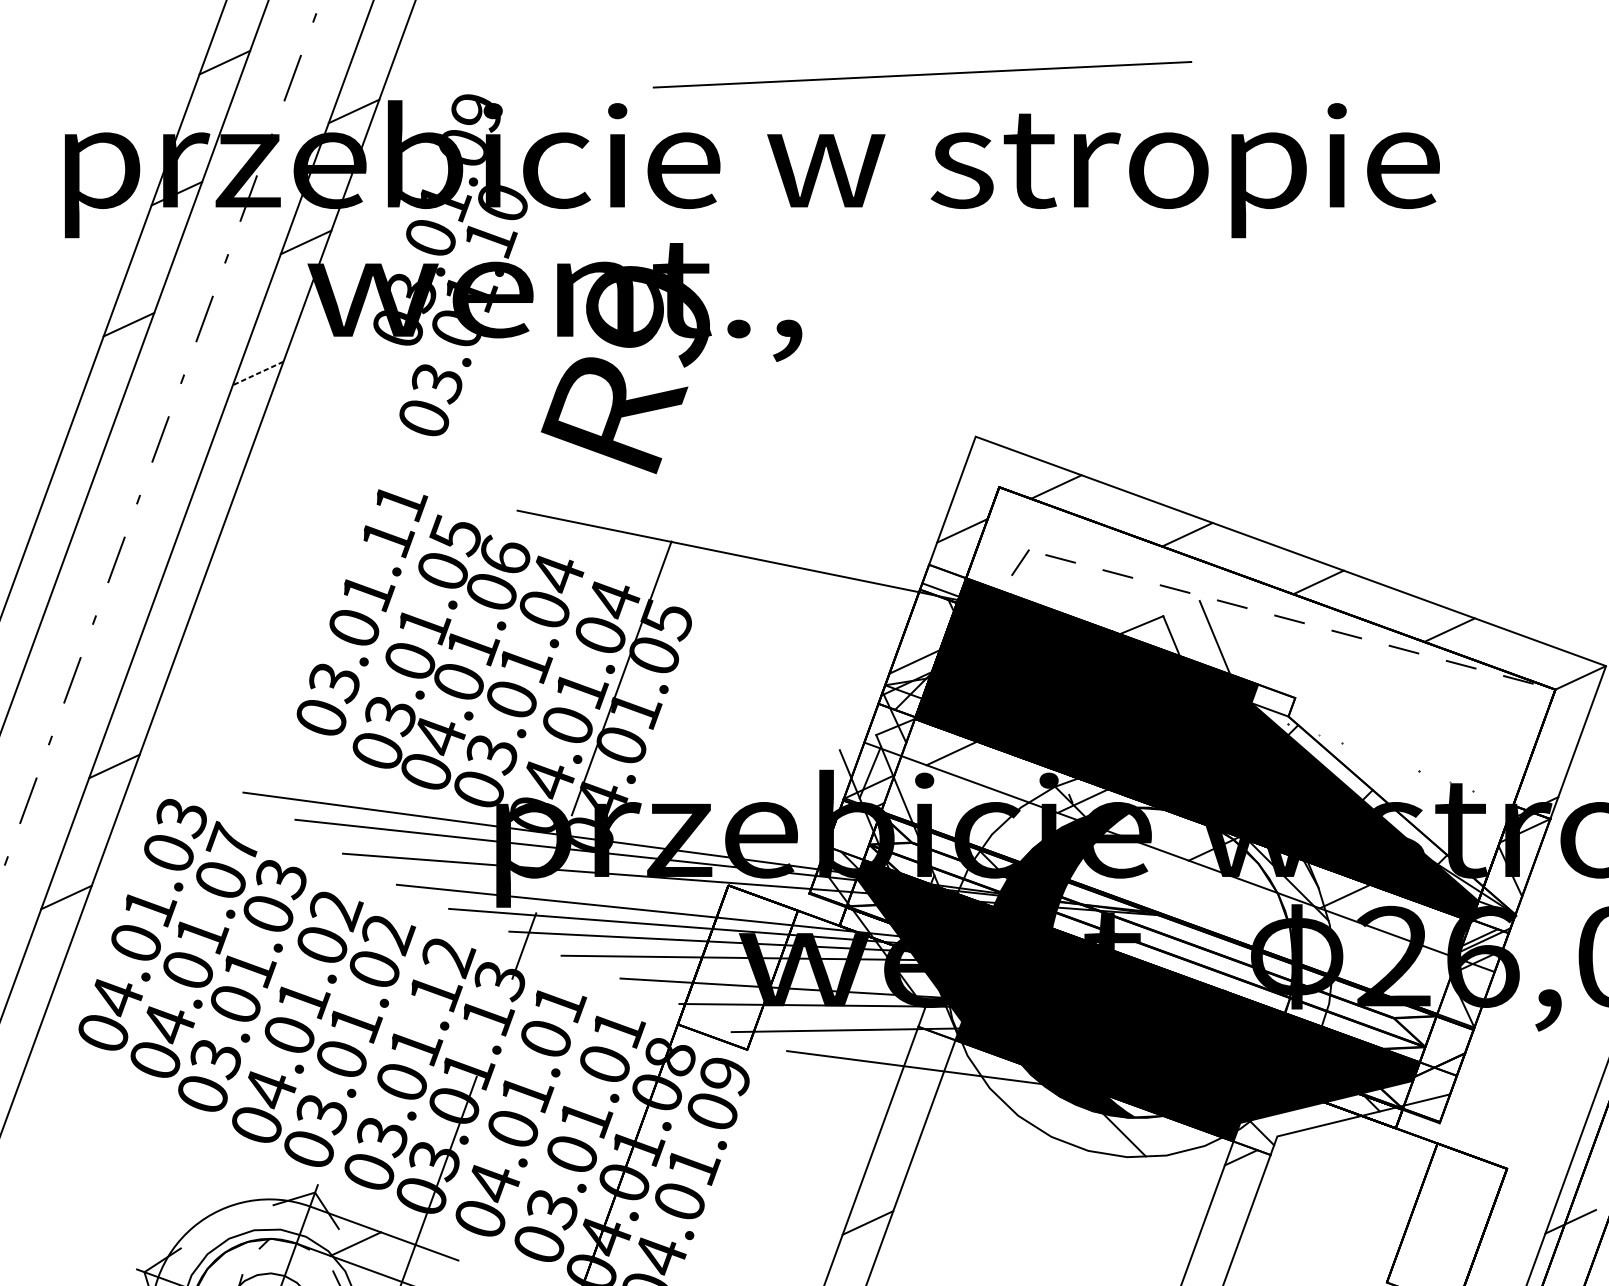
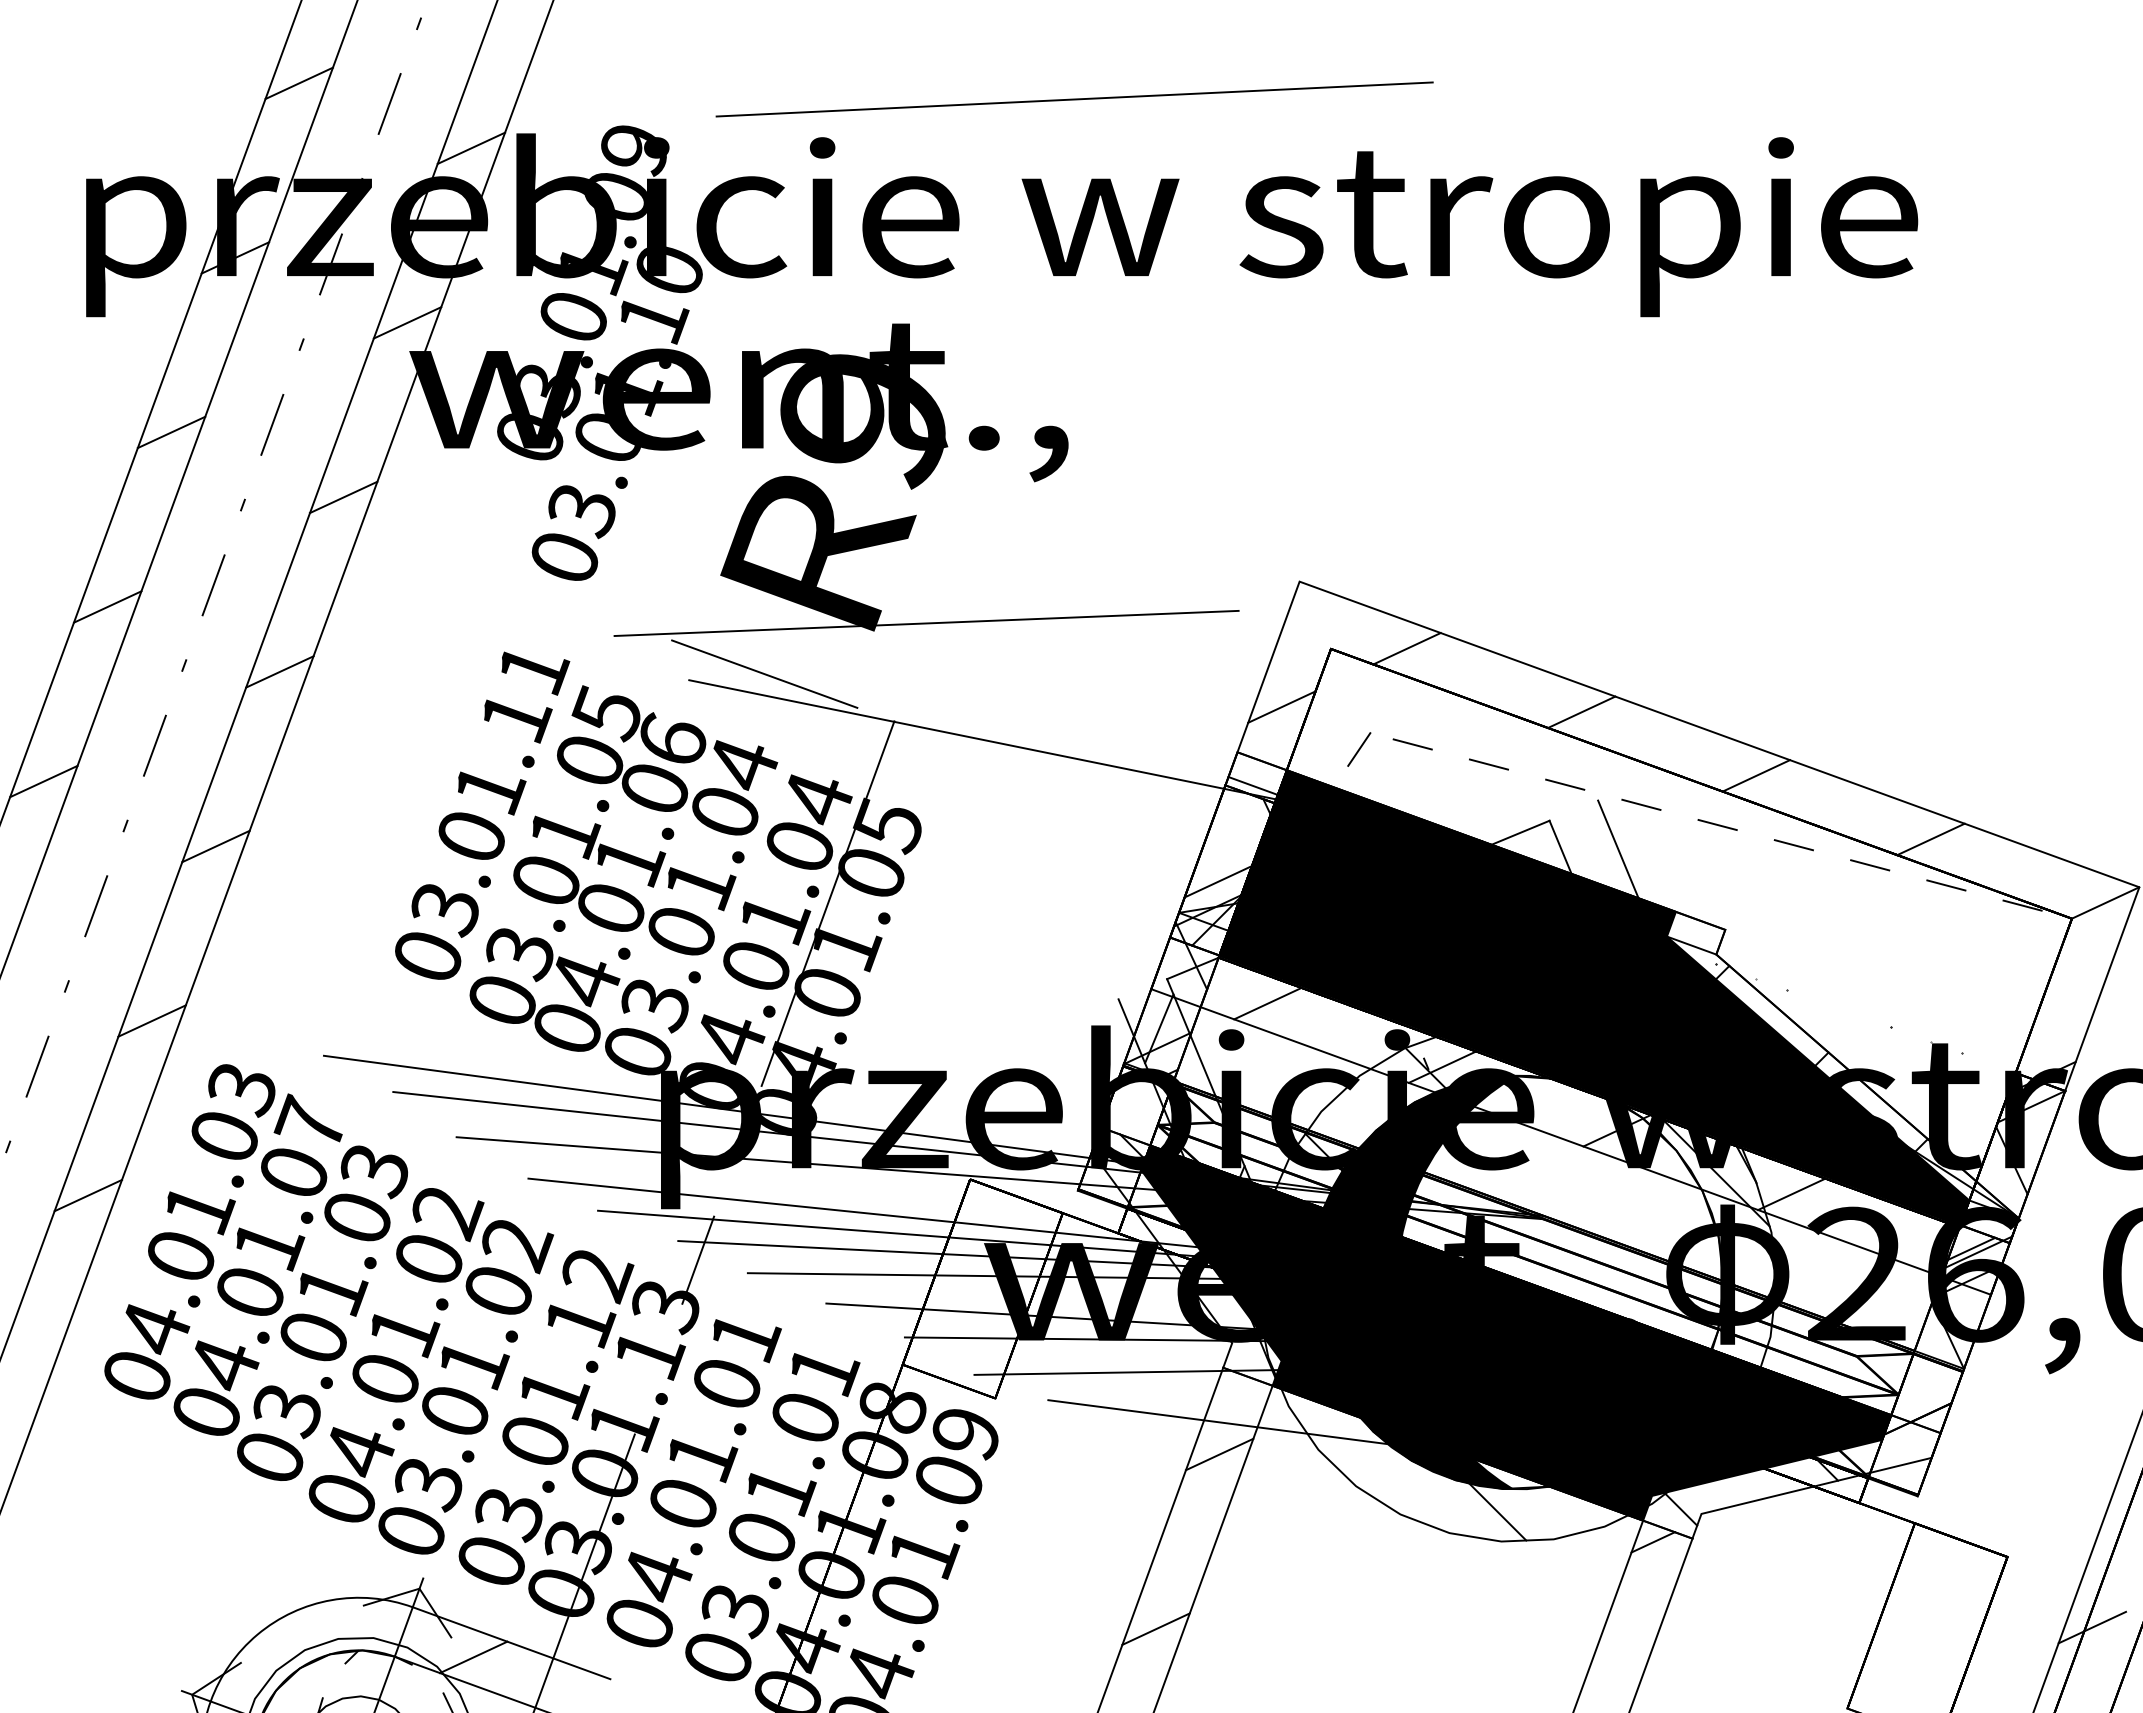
line: (922, 74) -> (1074, 99), moved
line: (258, 373) -> (343, 497), dashed -> solid
line: (80, 455) -> (107, 606), added
line: (695, 468) -> (926, 623), added
line: (210, 504) -> (279, 671), added
line: (574, 505) -> (764, 673), added
line: (32, 586) -> (43, 781), added
line: (161, 635) -> (215, 846), added
line: (915, 1091) -> (1219, 1454), added

